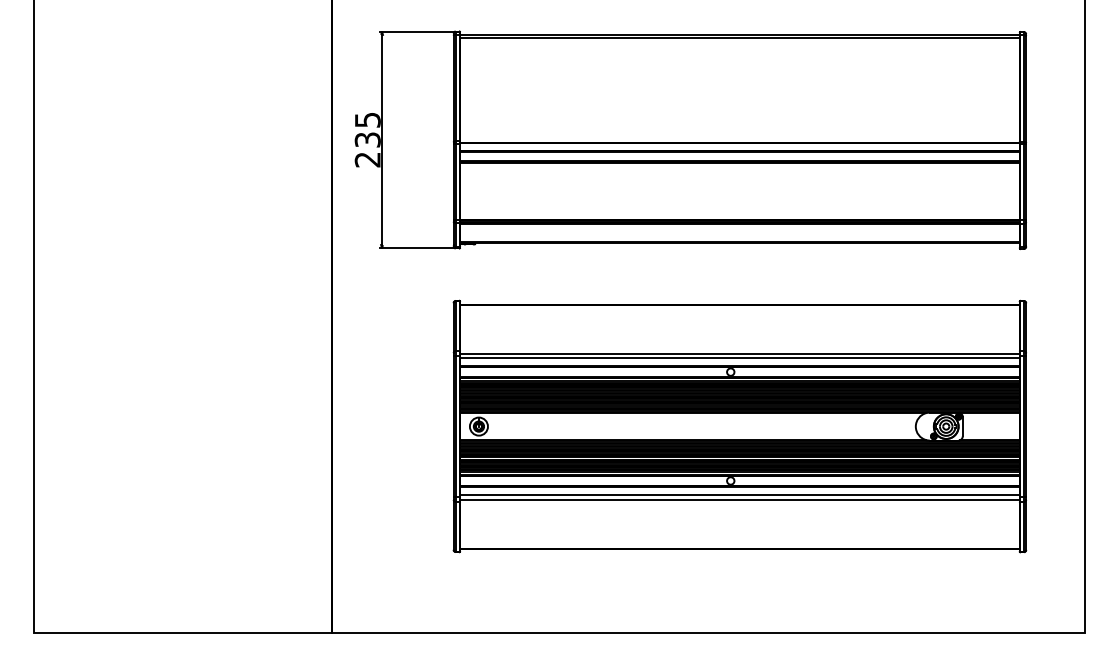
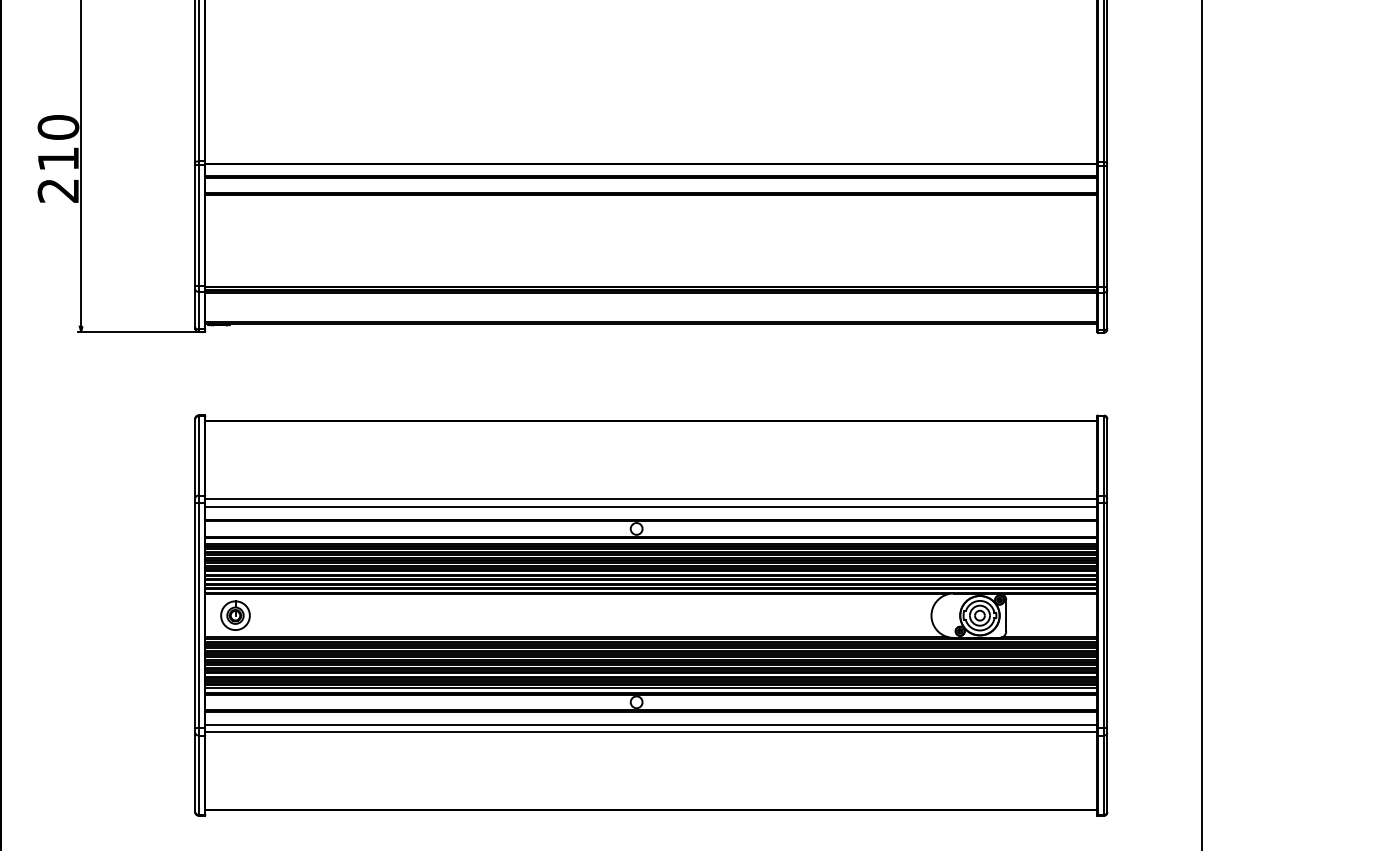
text: (367, 129) -> (57, 142), 235 -> 210

